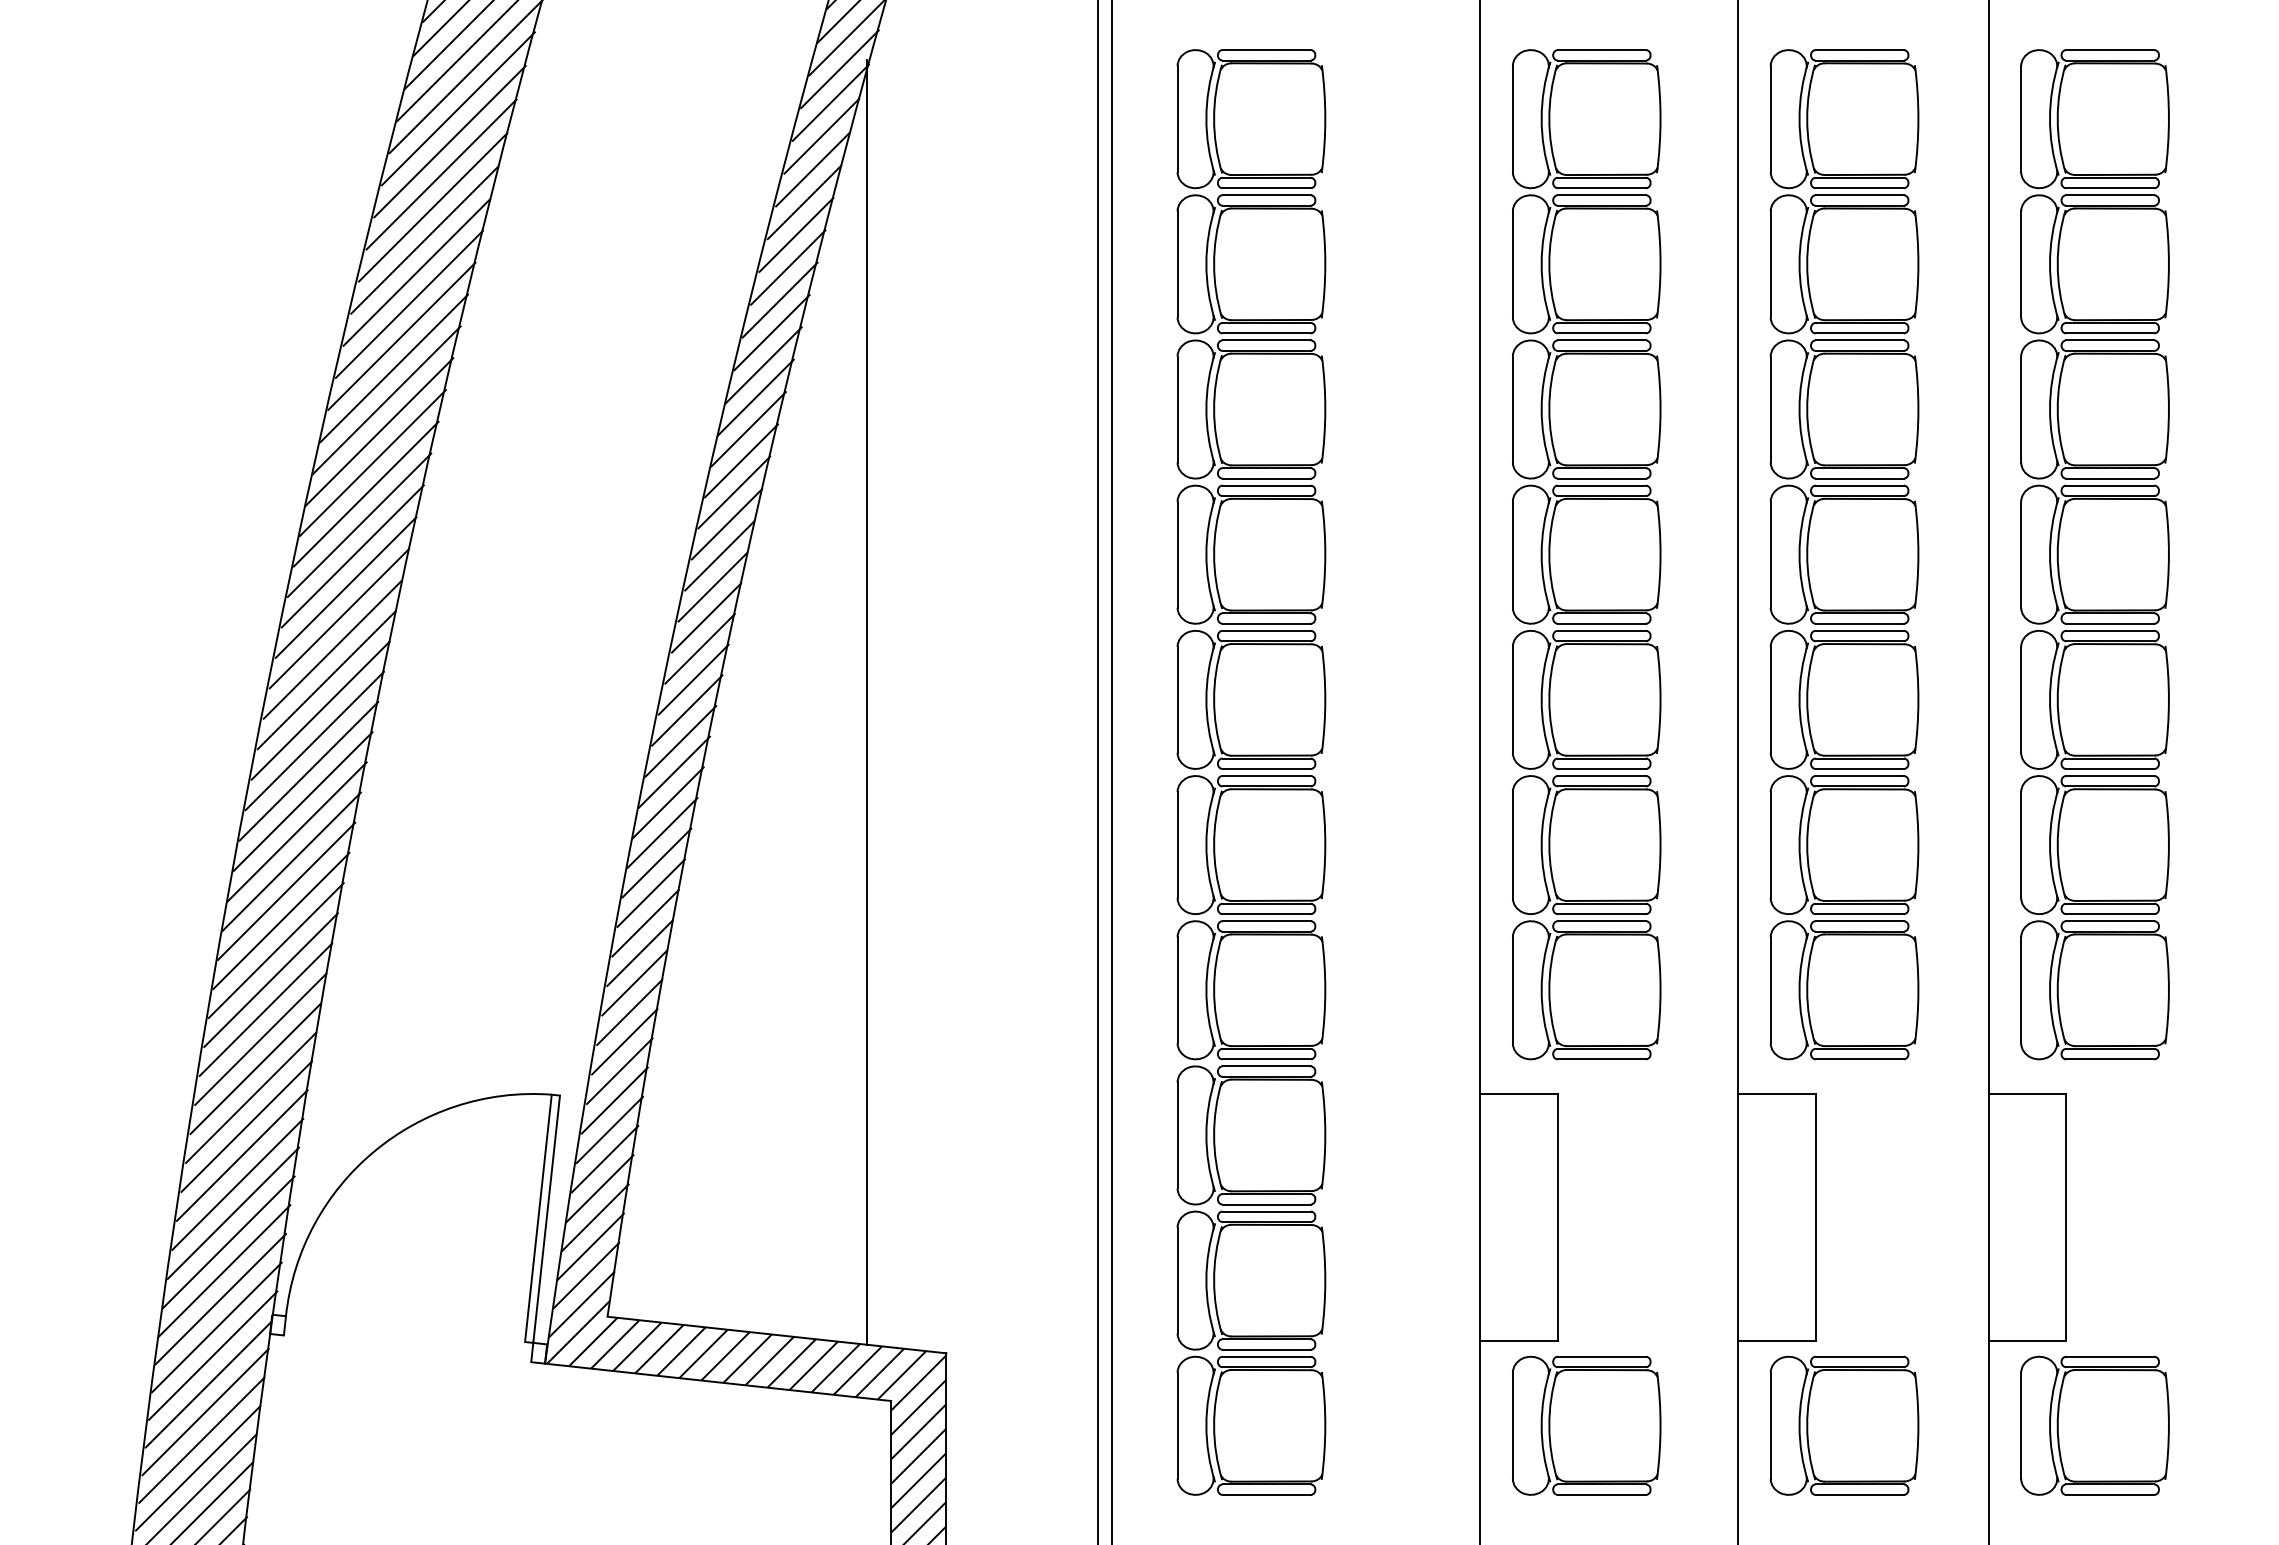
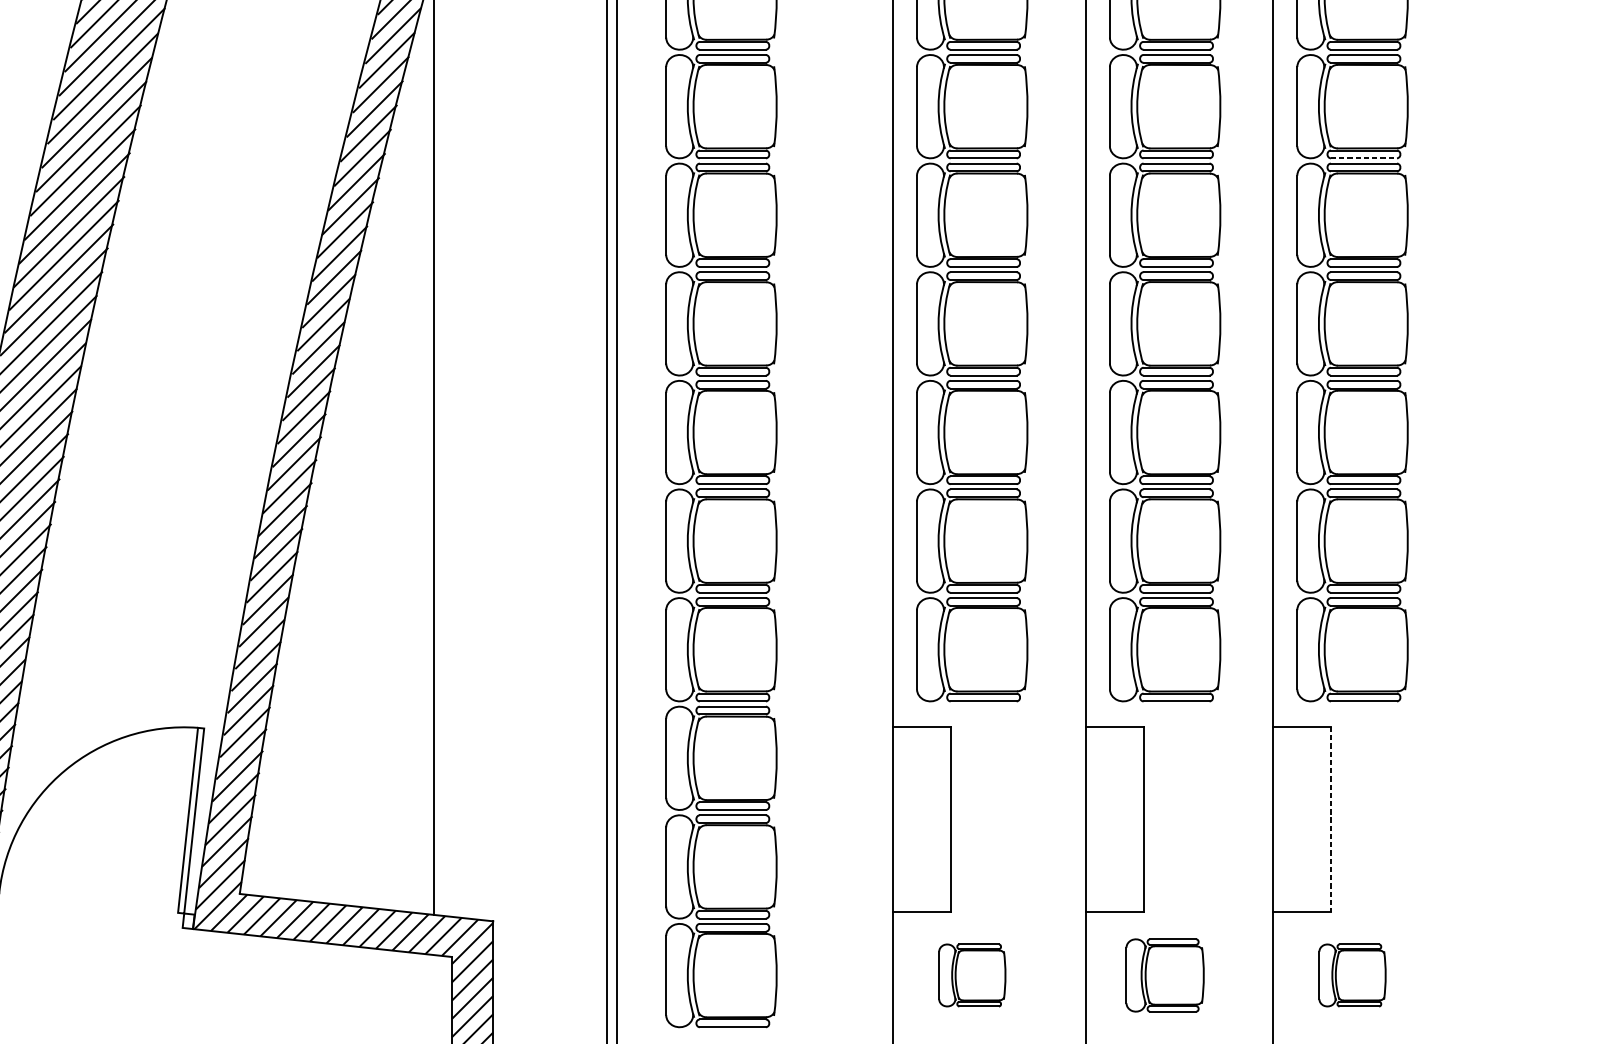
line: (2110, 333) -> (1364, 158), solid -> dashed
line: (2066, 1217) -> (1331, 819), solid -> dashed
part: (1586, 1425) -> (972, 975), size x0.6
part: (1844, 1425) -> (1165, 975), size x0.7
part: (2094, 1425) -> (1352, 975), size x0.6

